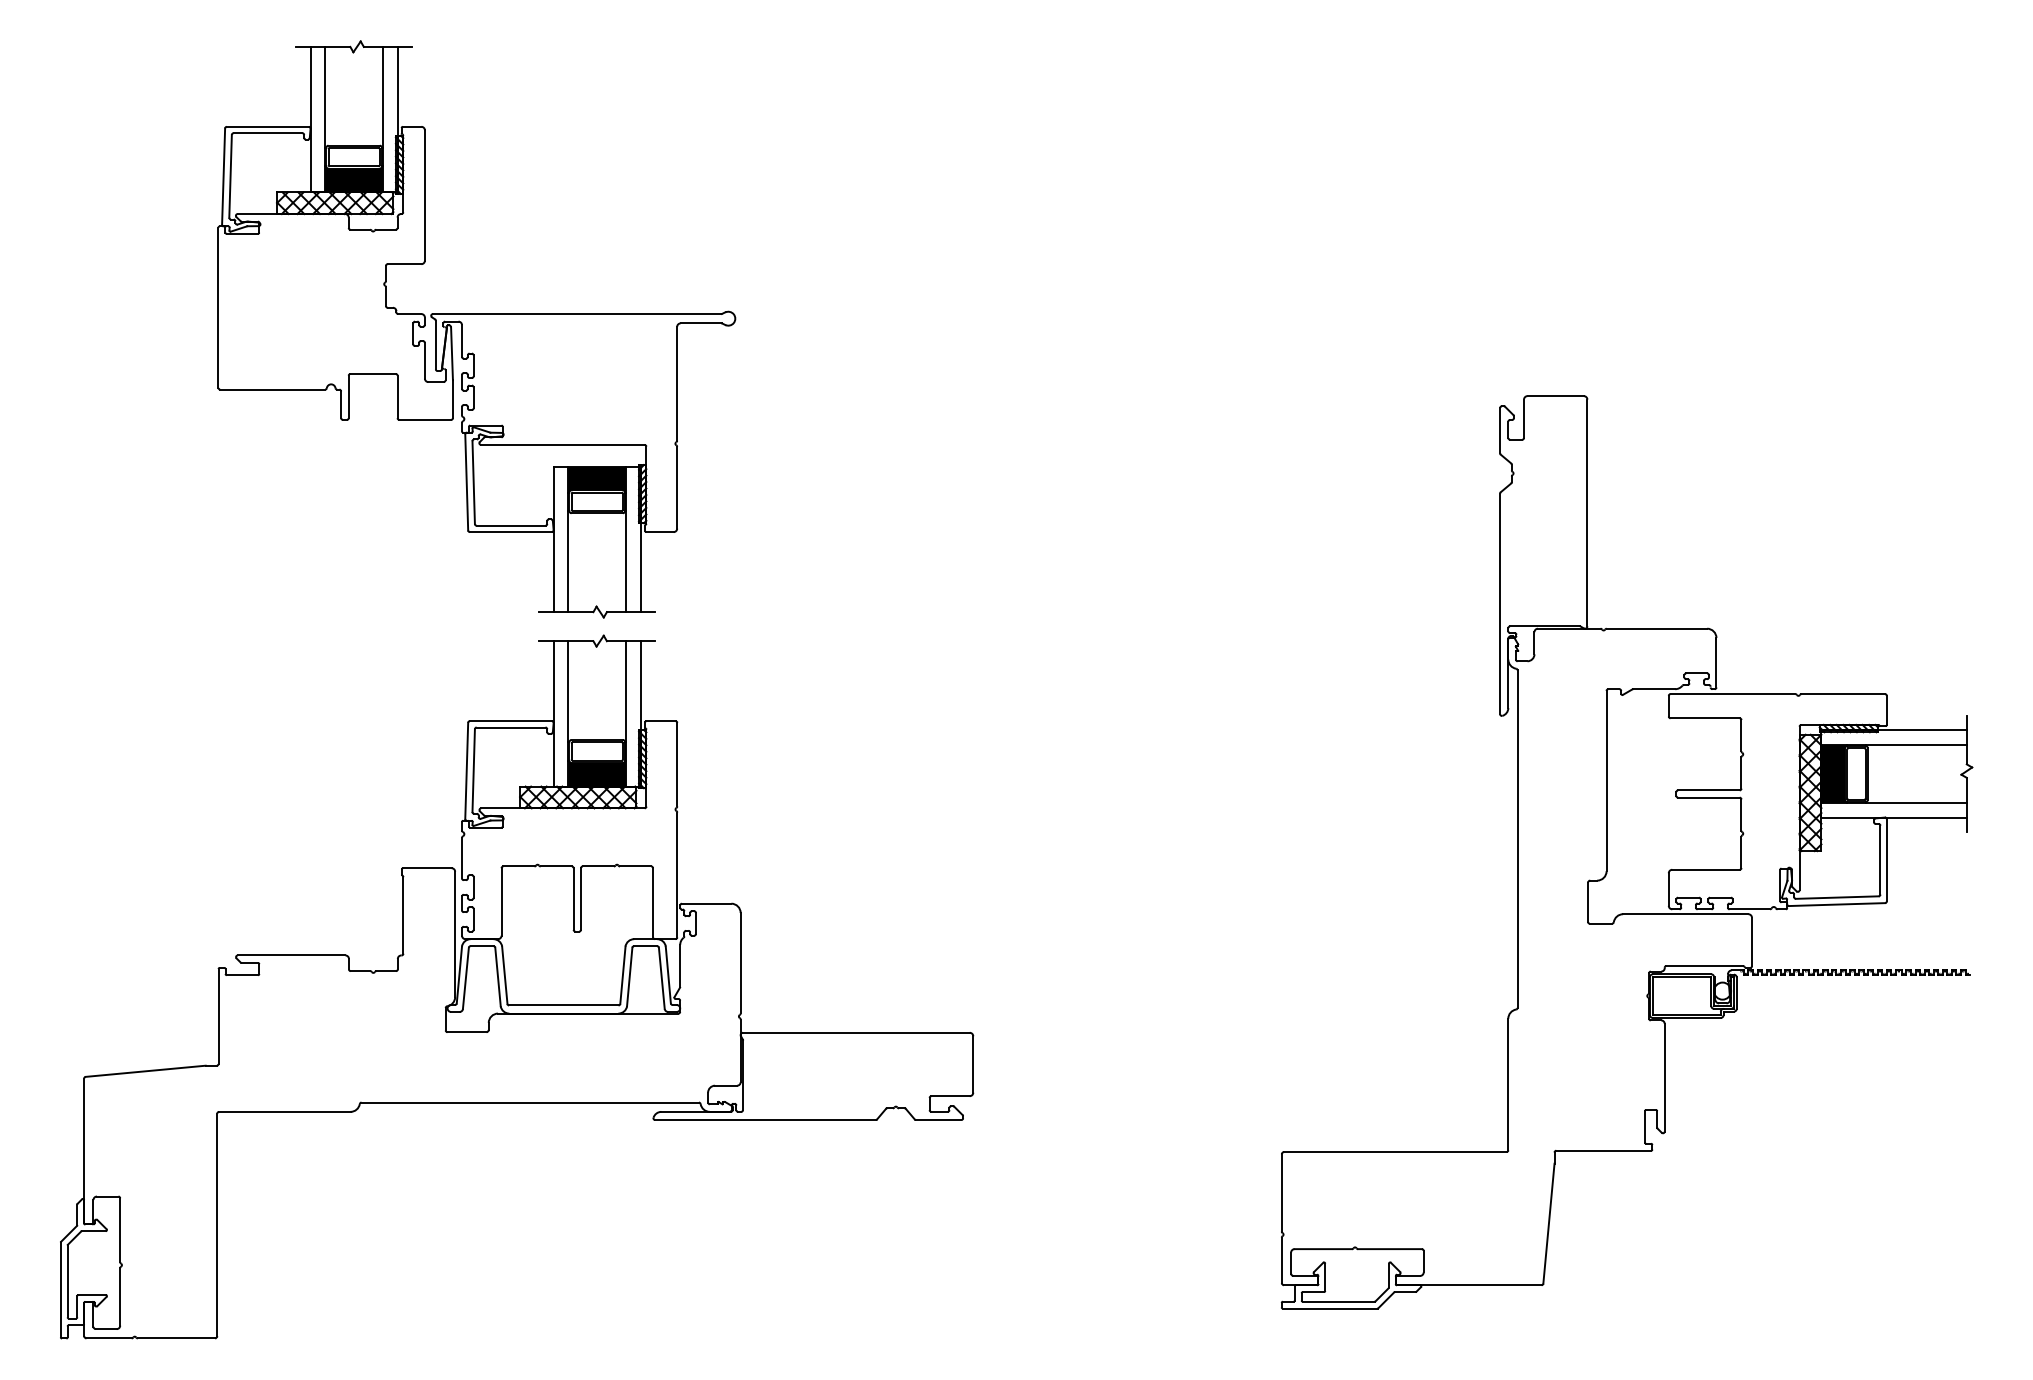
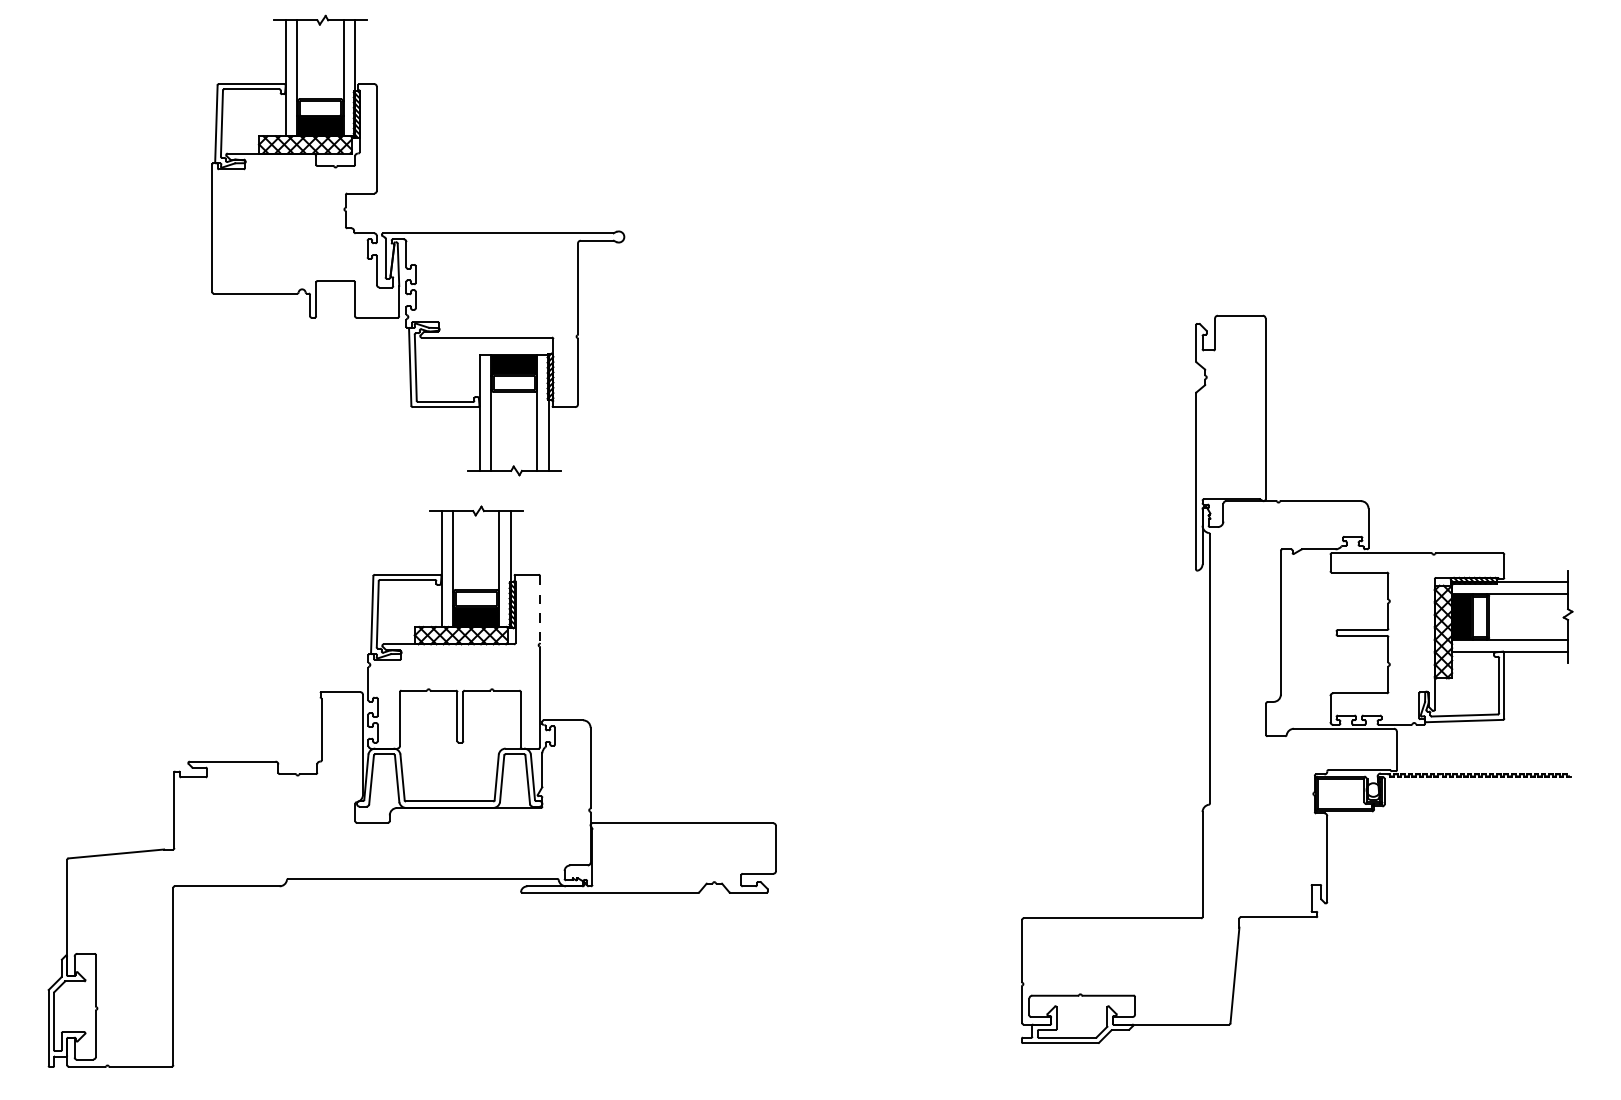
part: (477, 329) -> (418, 245), moved
line: (677, 765) -> (540, 610), solid -> dashed

